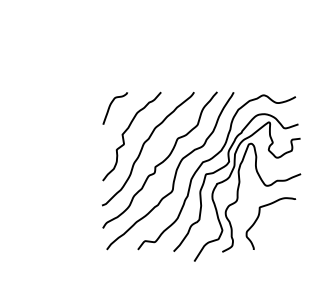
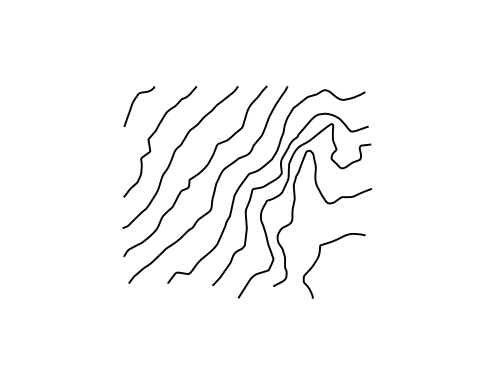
curve: (259, 217) -> (319, 257), moved

